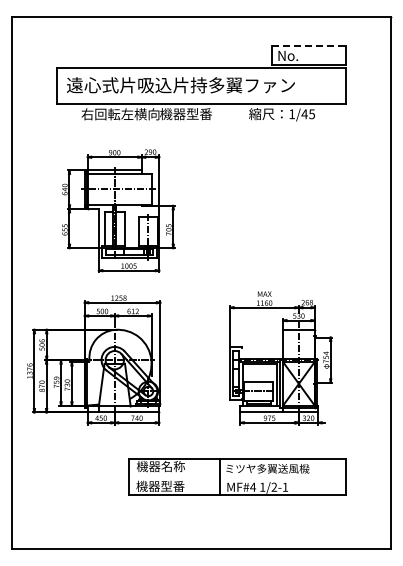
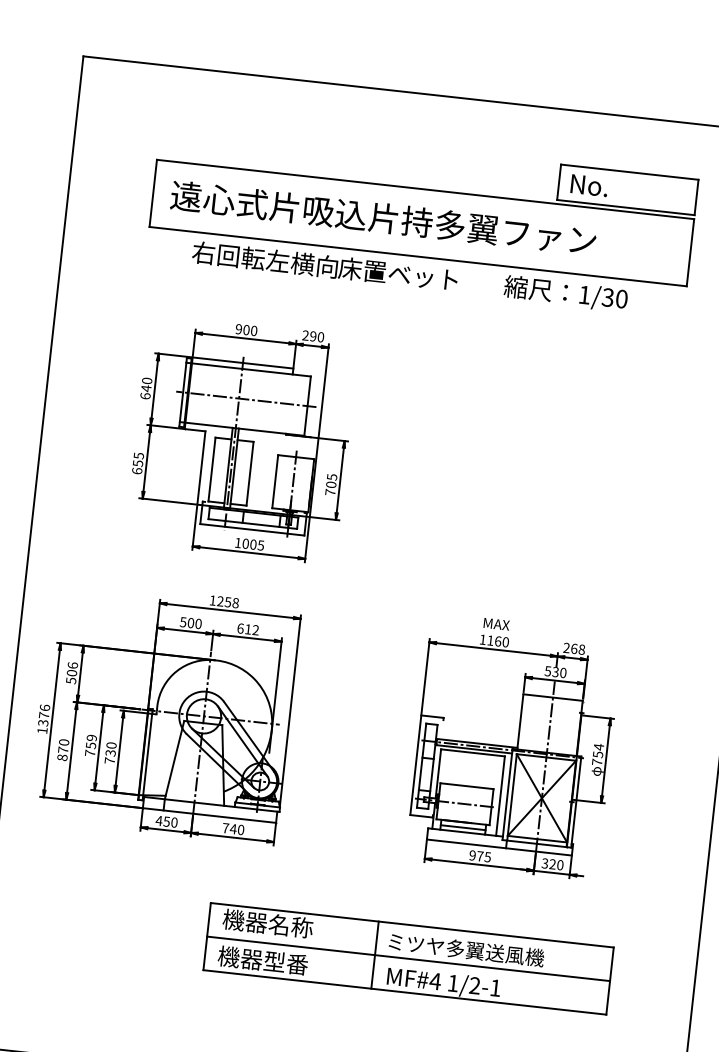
line: (308, 46) -> (629, 172), dashed -> solid
text: (191, 114) -> (397, 274), 機器型番 -> 床置ベット
text: (308, 114) -> (615, 298), 1/45 -> 1/30
line: (237, 476) -> (408, 958), added

